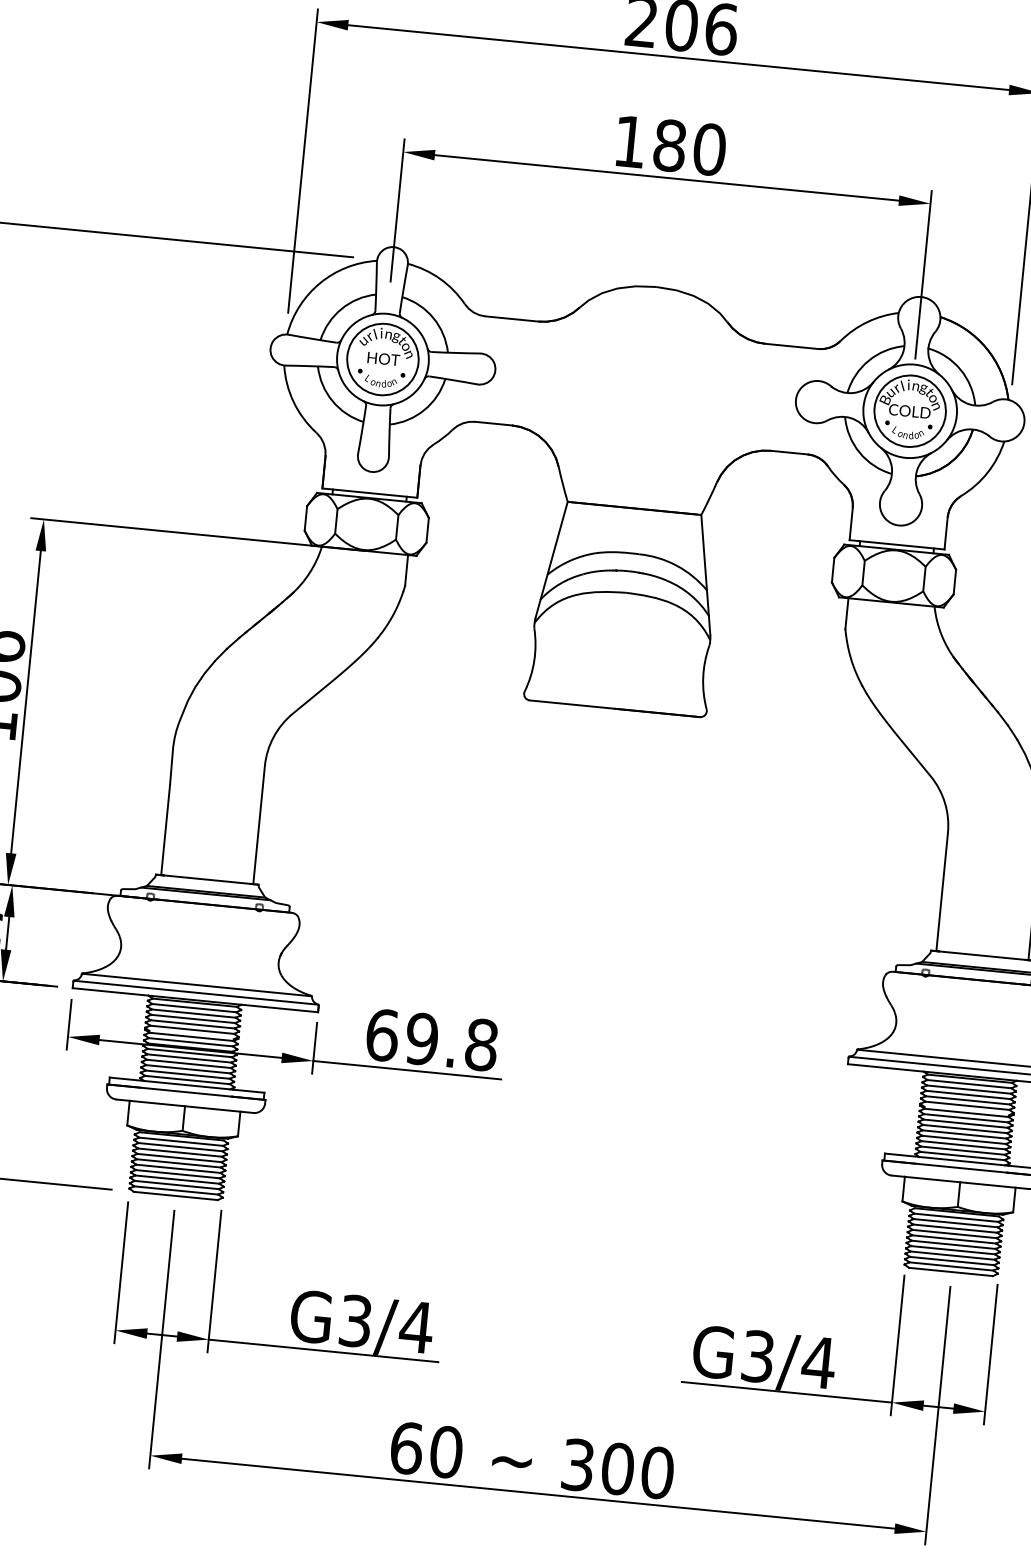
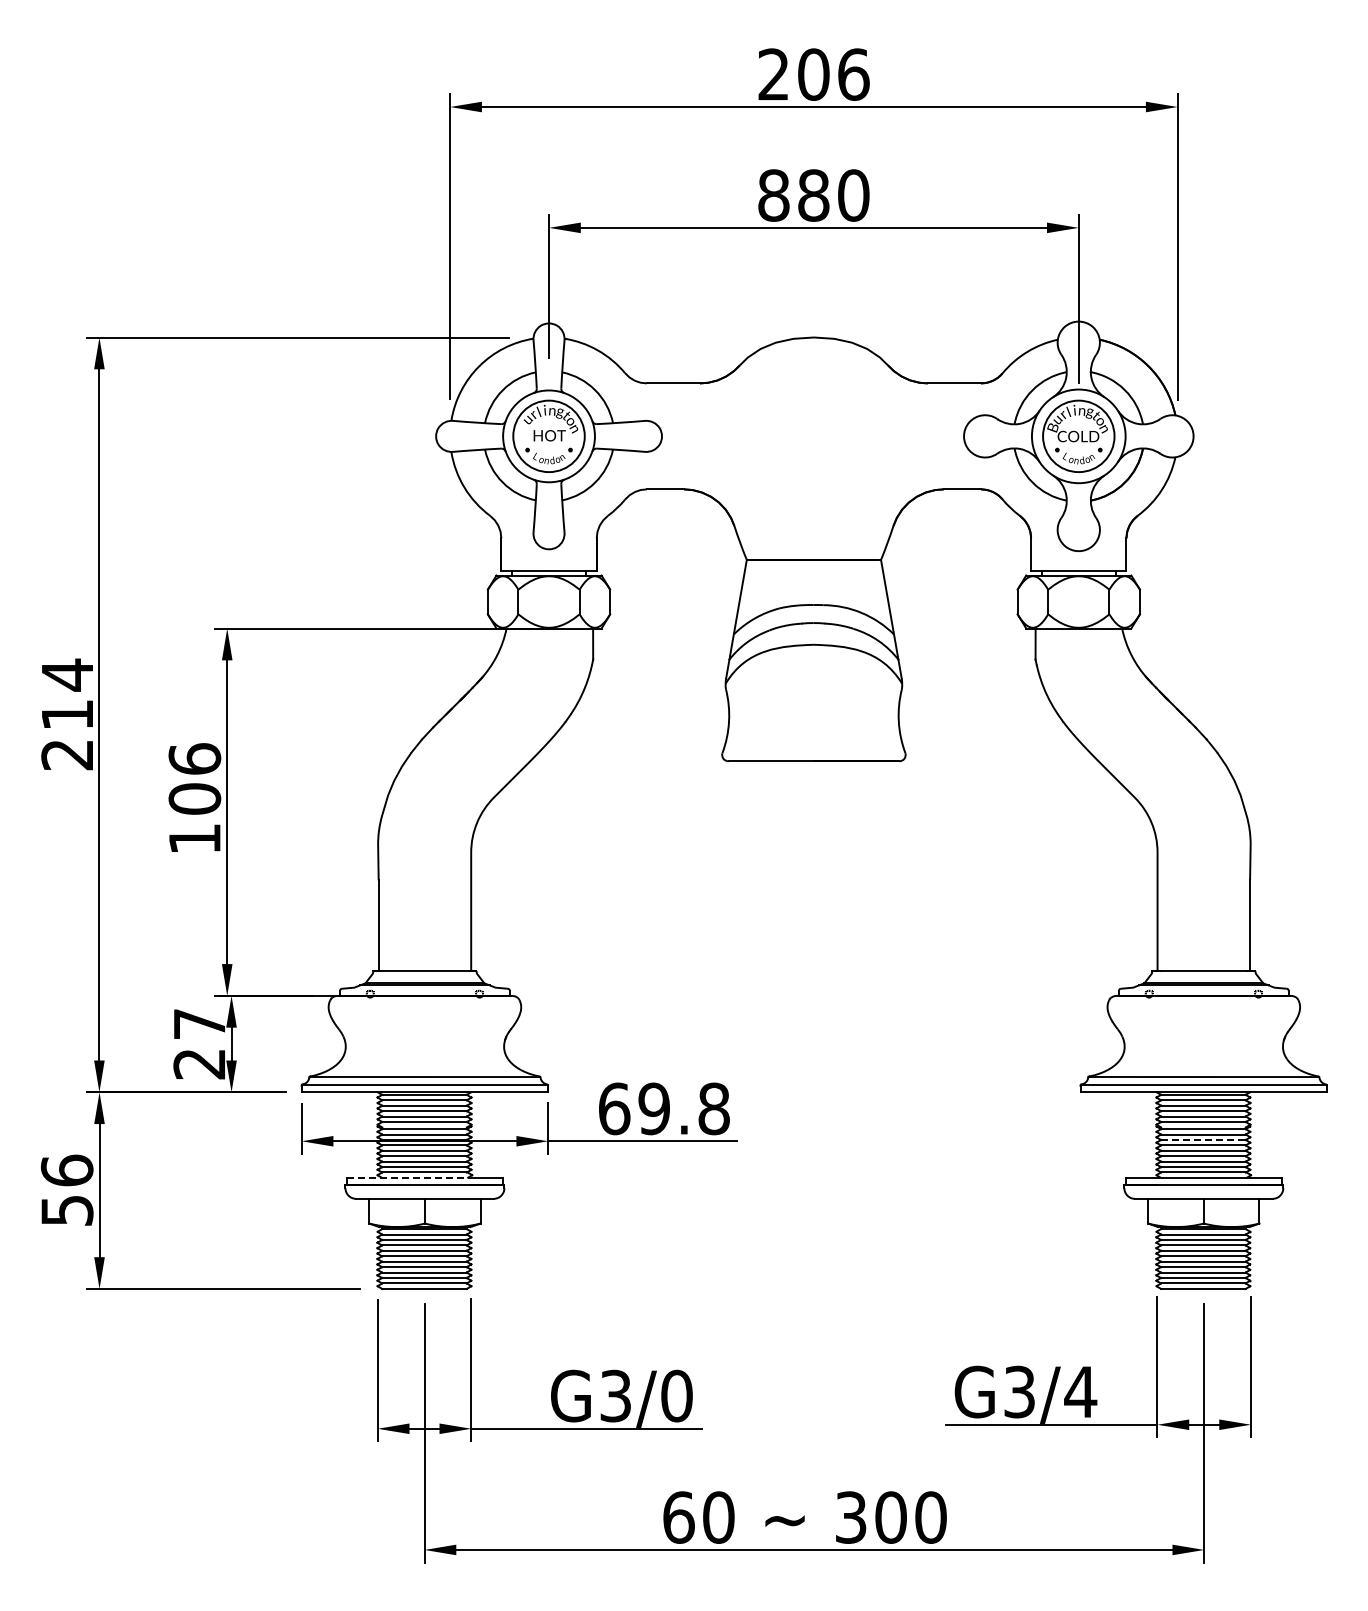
text: (629, 141) -> (773, 195), 180 -> 880
line: (171, 1083) -> (409, 1177), solid -> dashed
line: (965, 1124) -> (1203, 1140), solid -> dashed
text: (416, 1326) -> (676, 1395), G3/4 -> G3/0

